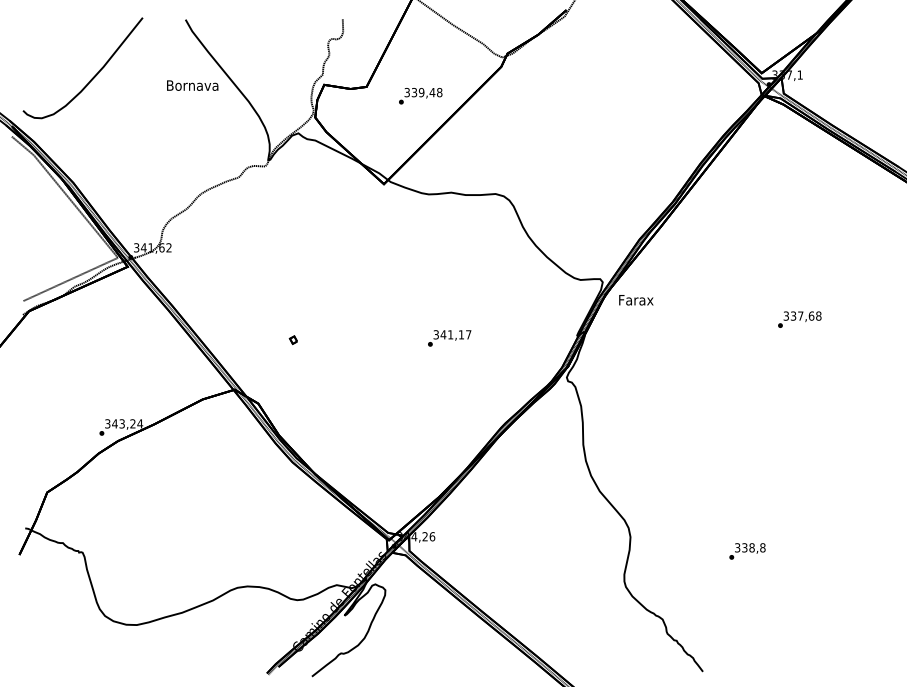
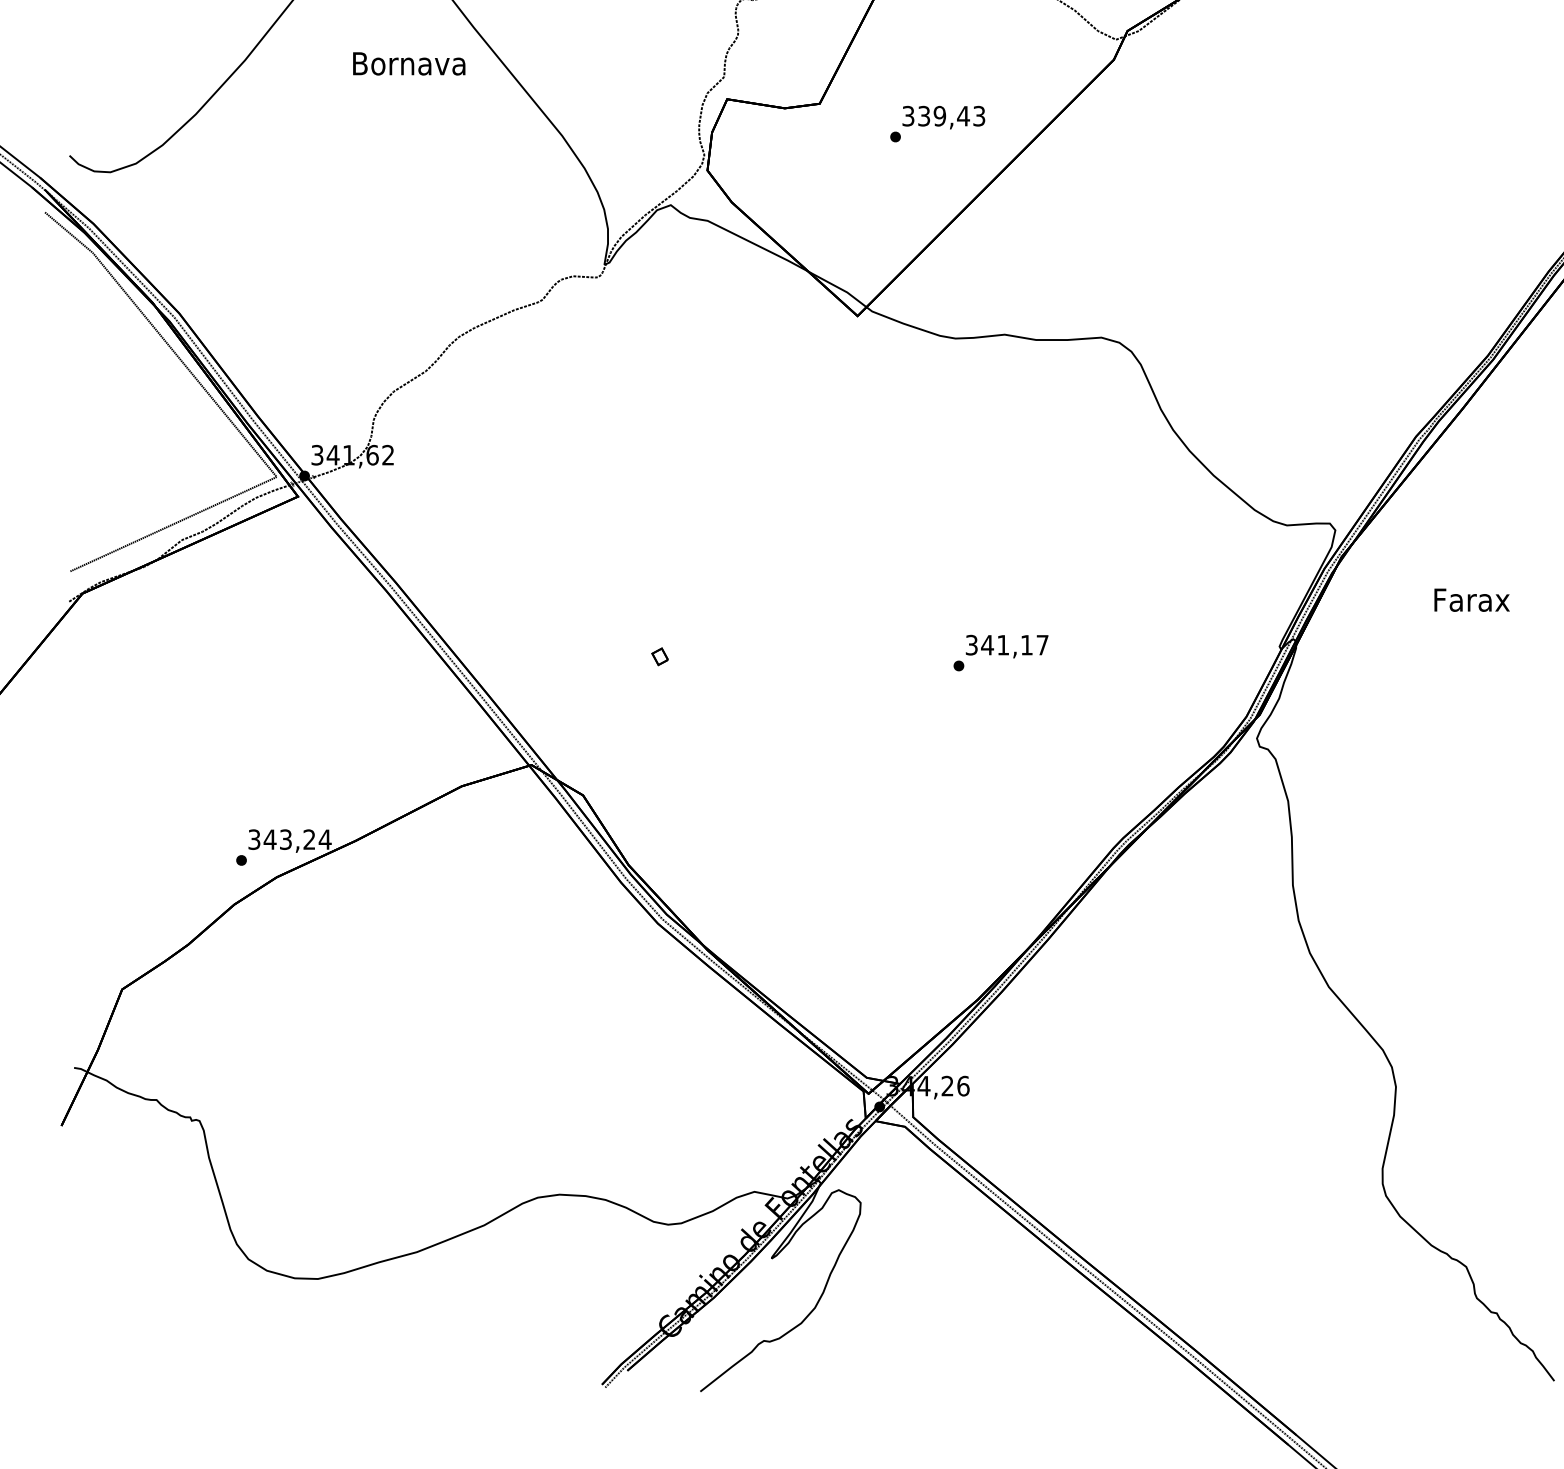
text: (192, 85) -> (408, 63), moved
text: (439, 92) -> (978, 115), 339,48 -> 339,43
text: (636, 300) -> (1472, 600), moved

